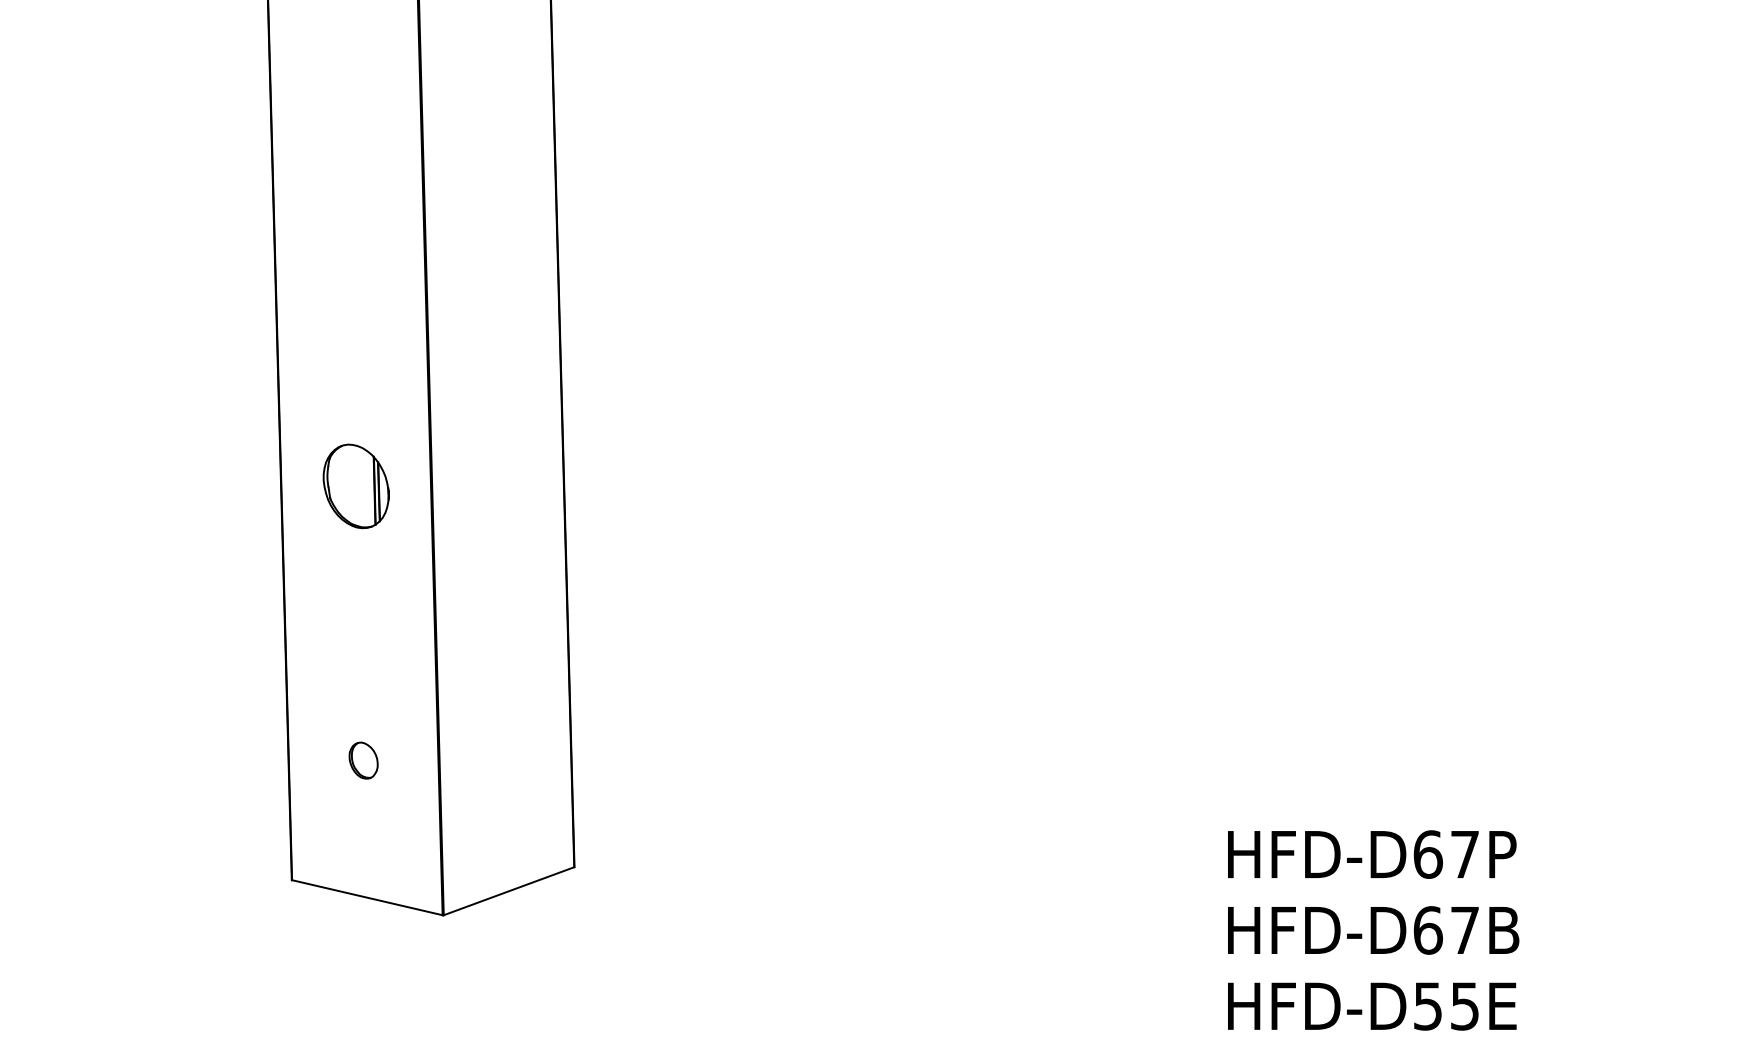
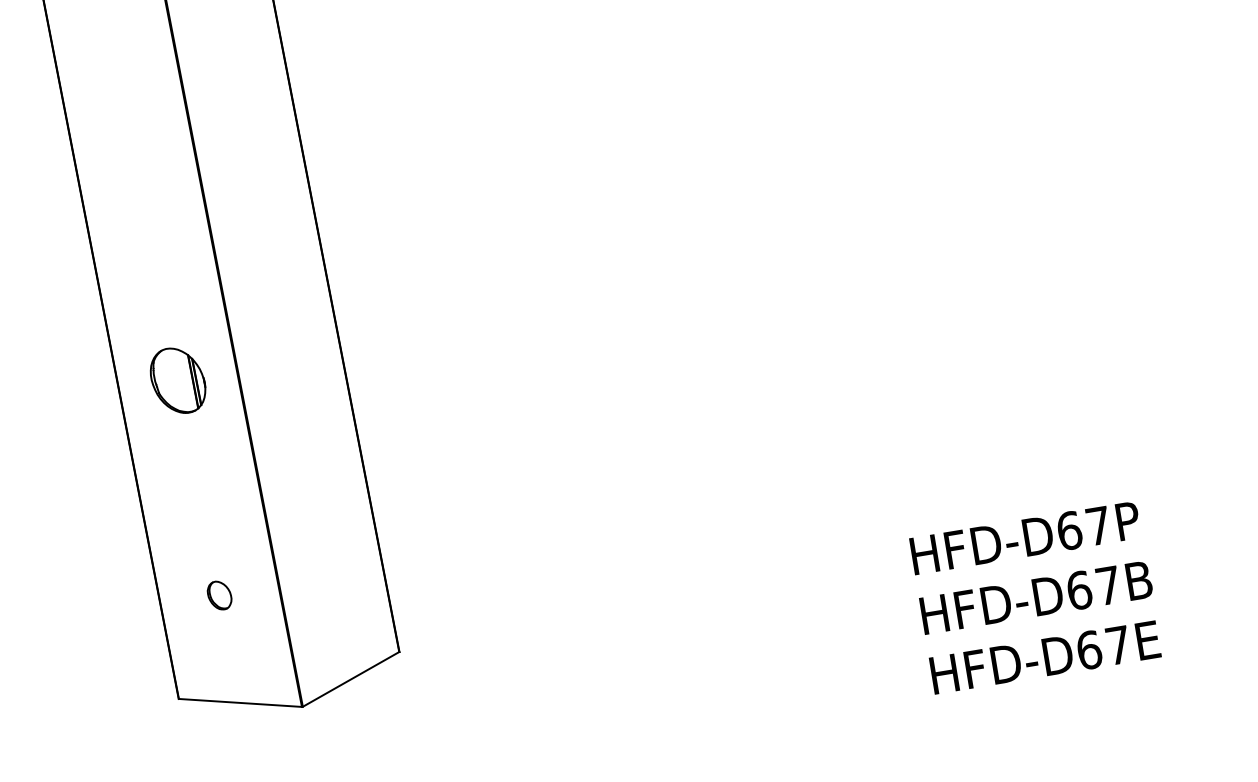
text: (1445, 1006) -> (1102, 648), HFD-D55E -> HFD-D67E

